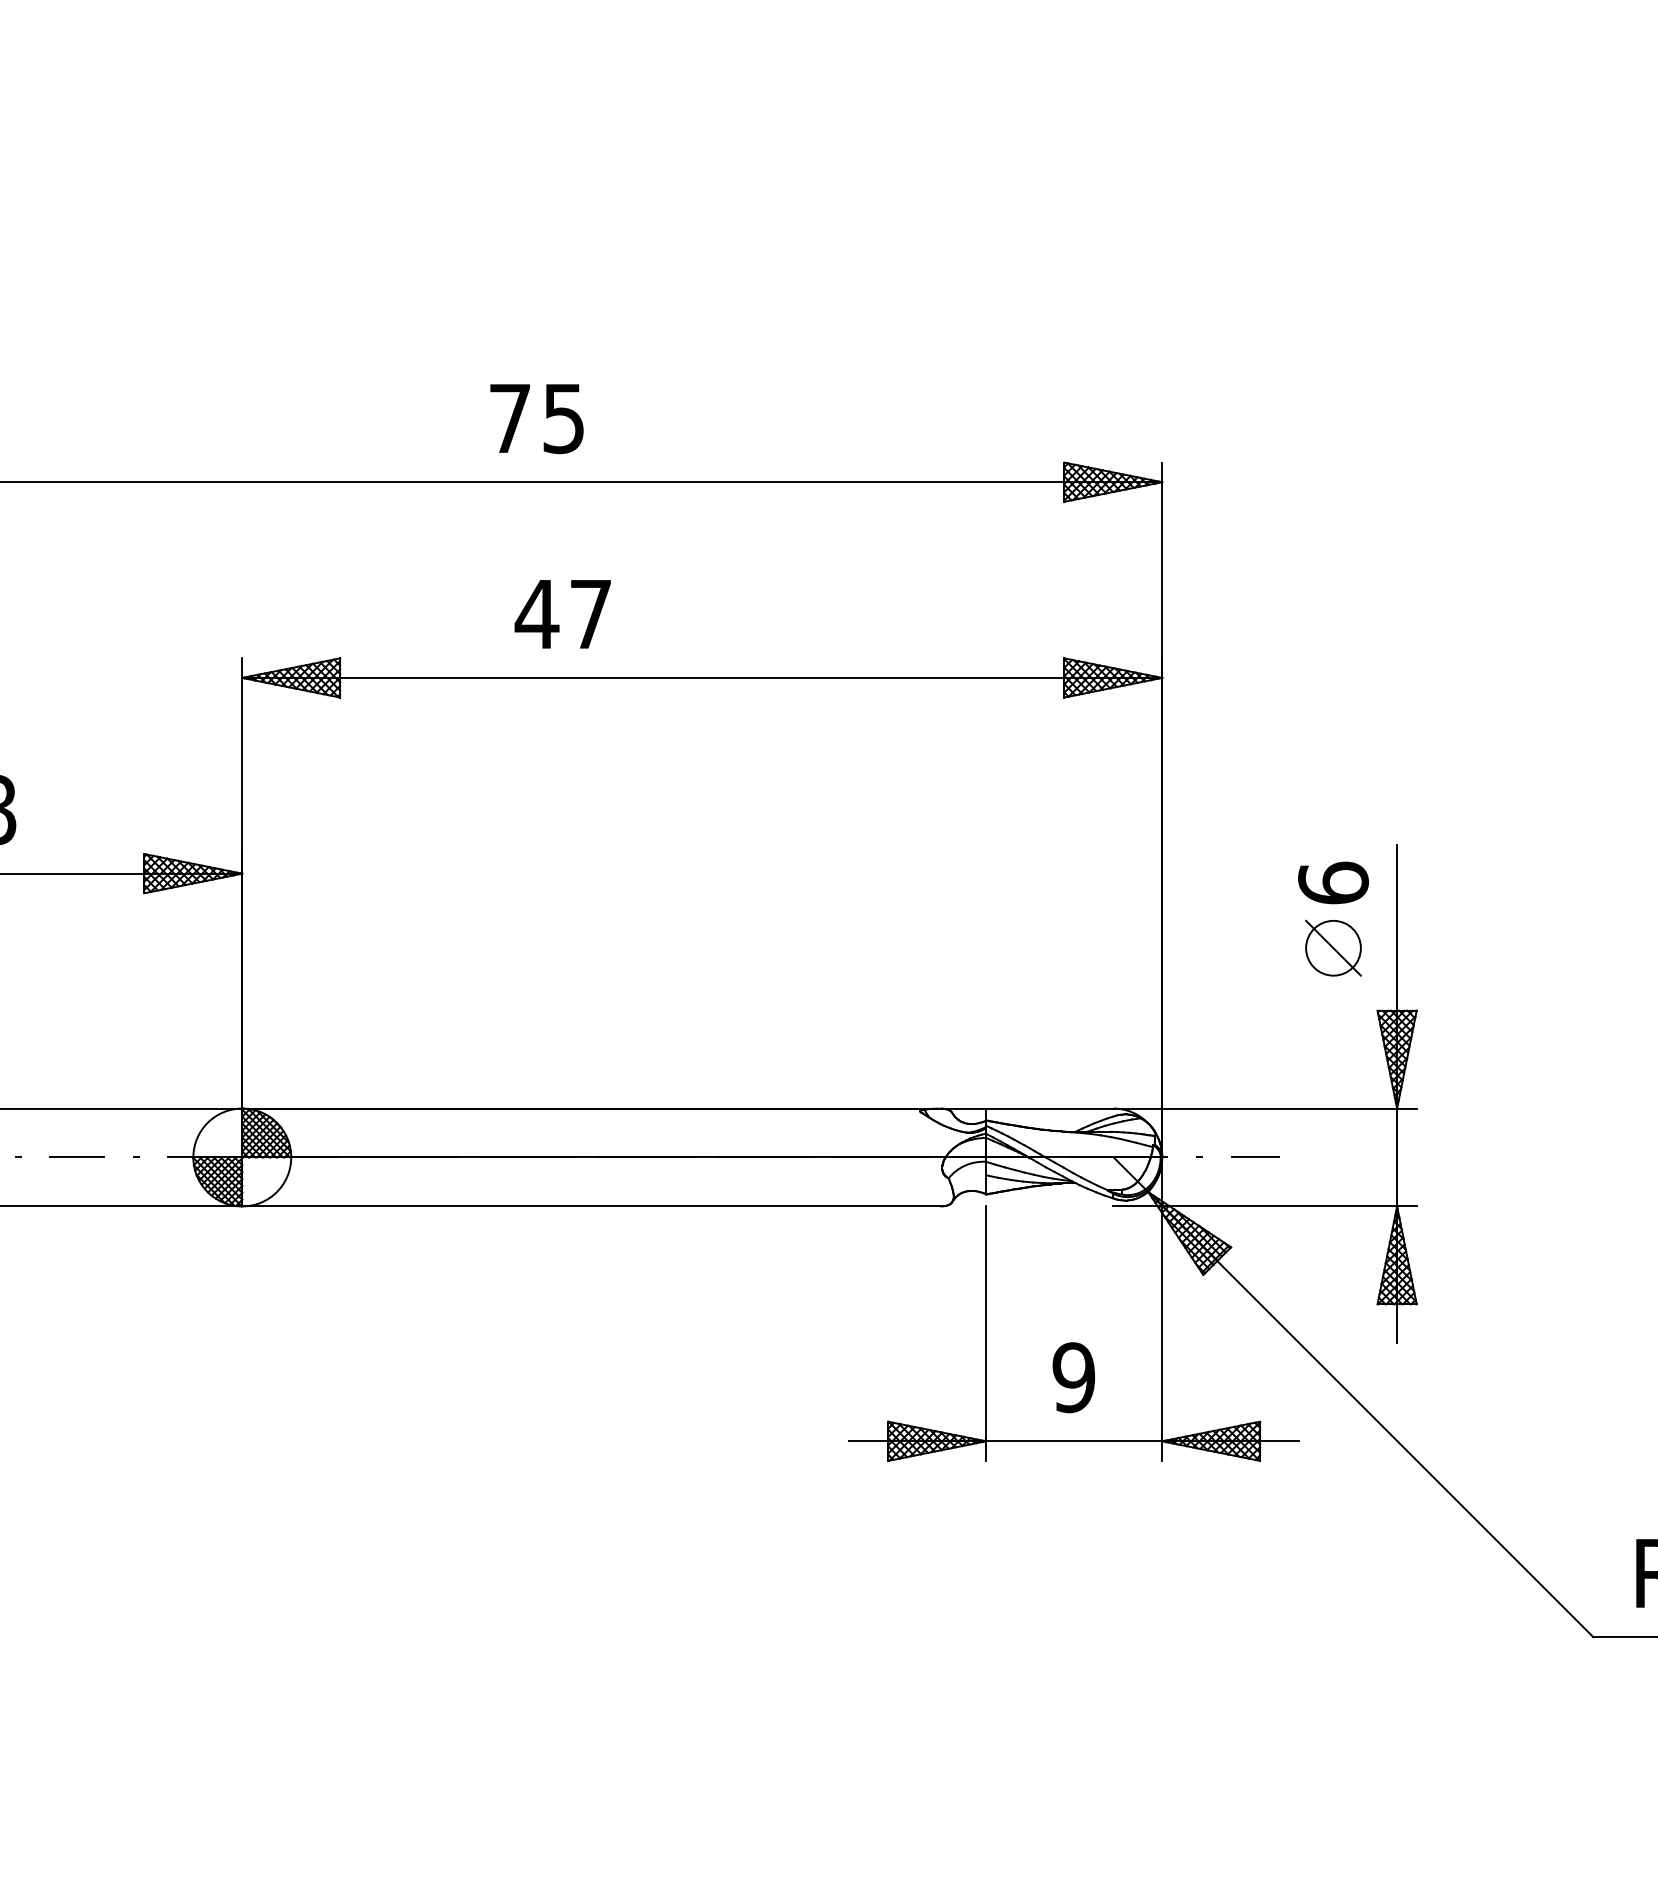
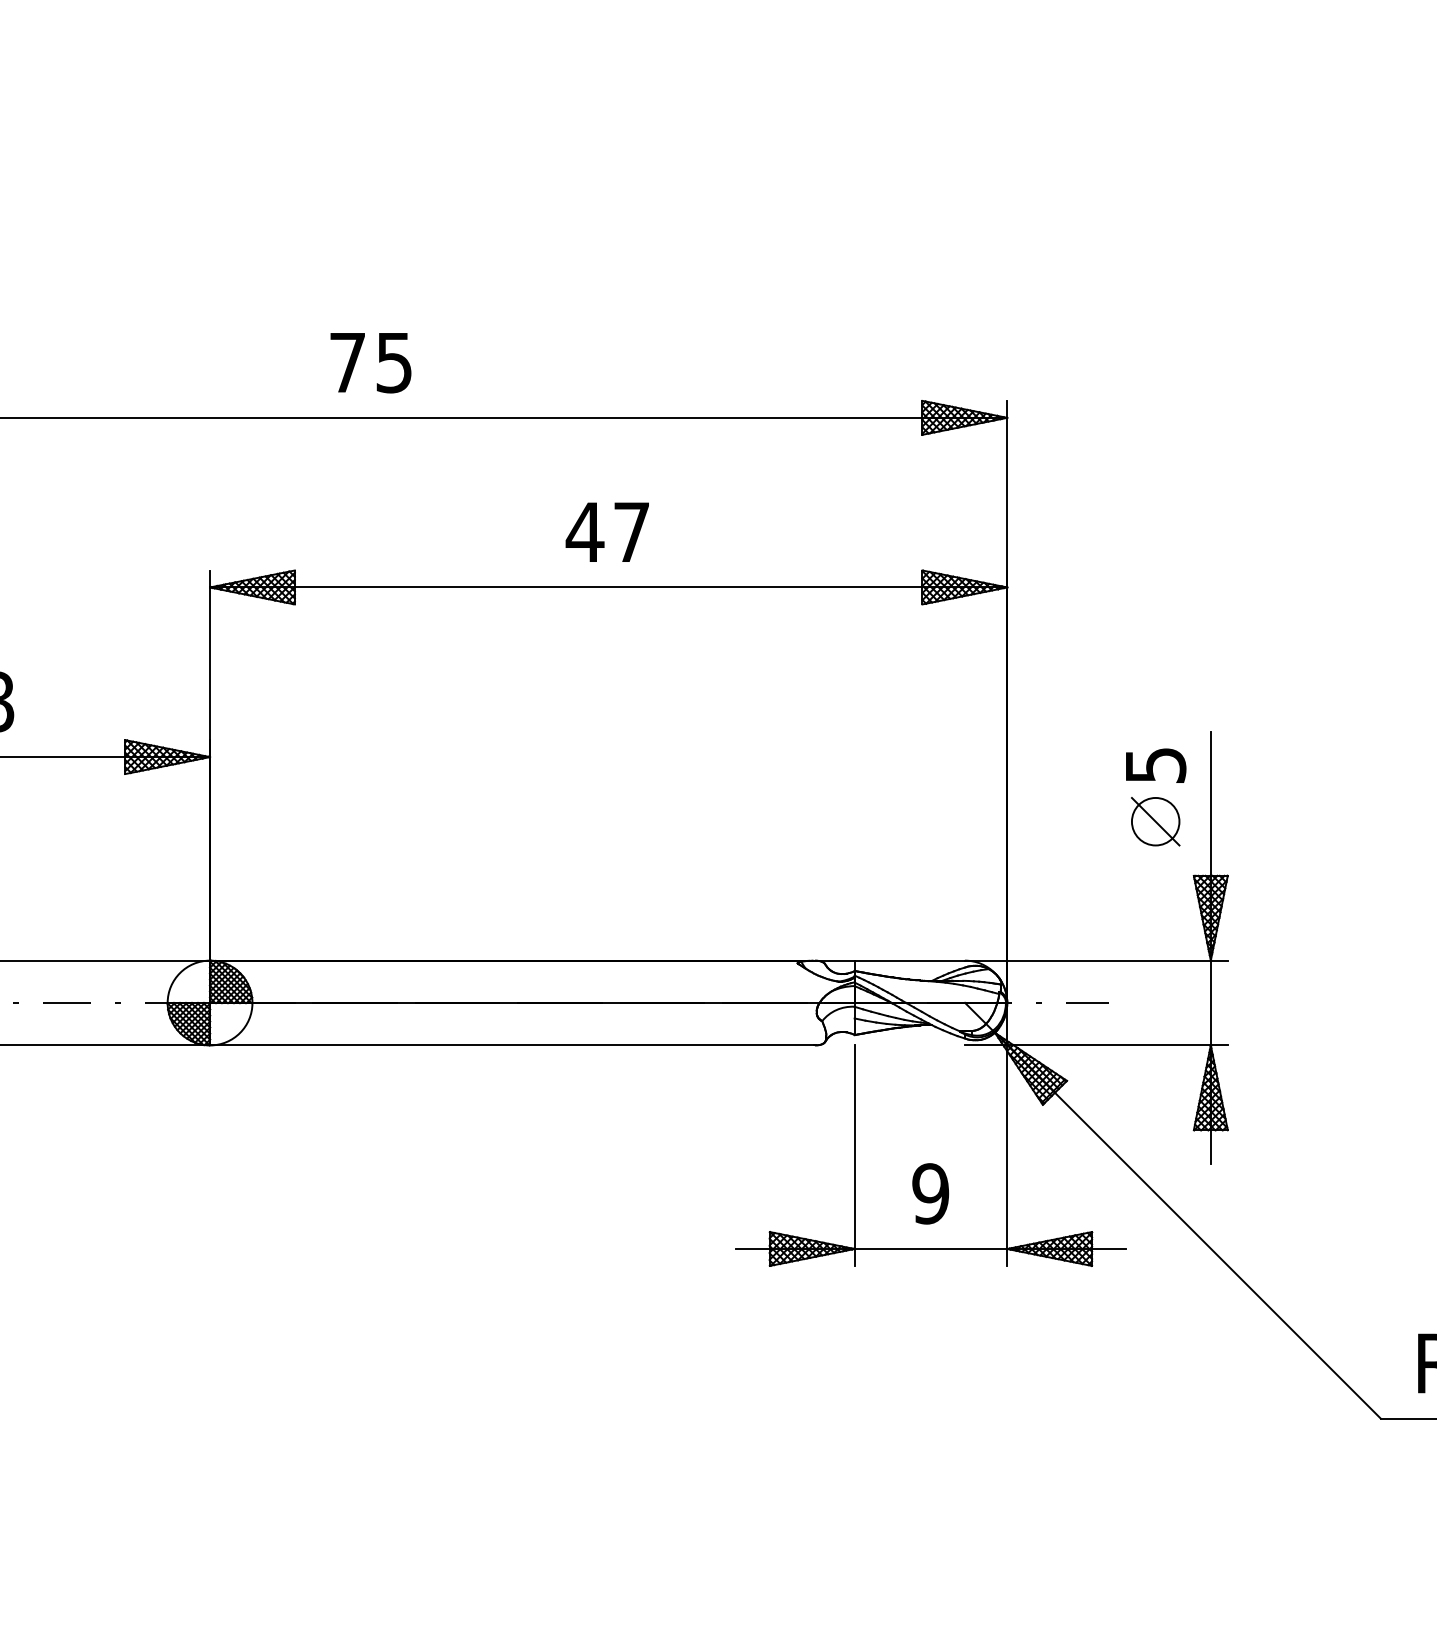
text: (536, 419) -> (370, 363), moved
text: (562, 614) -> (607, 532), moved
text: (1333, 882) -> (1155, 764), 6 -> 5

